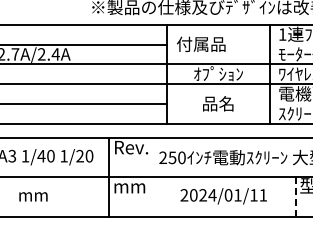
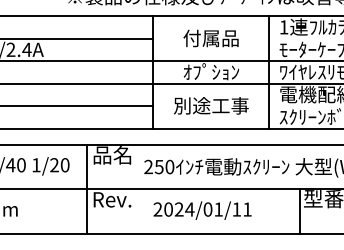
text: (201, 43) -> (211, 37), moved
text: (218, 103) -> (211, 105), 品名 -> 別途工事
text: (131, 147) -> (112, 155), Rev. -> 品名
text: (130, 186) -> (111, 199), mm -> Rev.
text: (223, 196) -> (202, 210), moved
line: (296, 196) -> (299, 210), dashed -> solid

